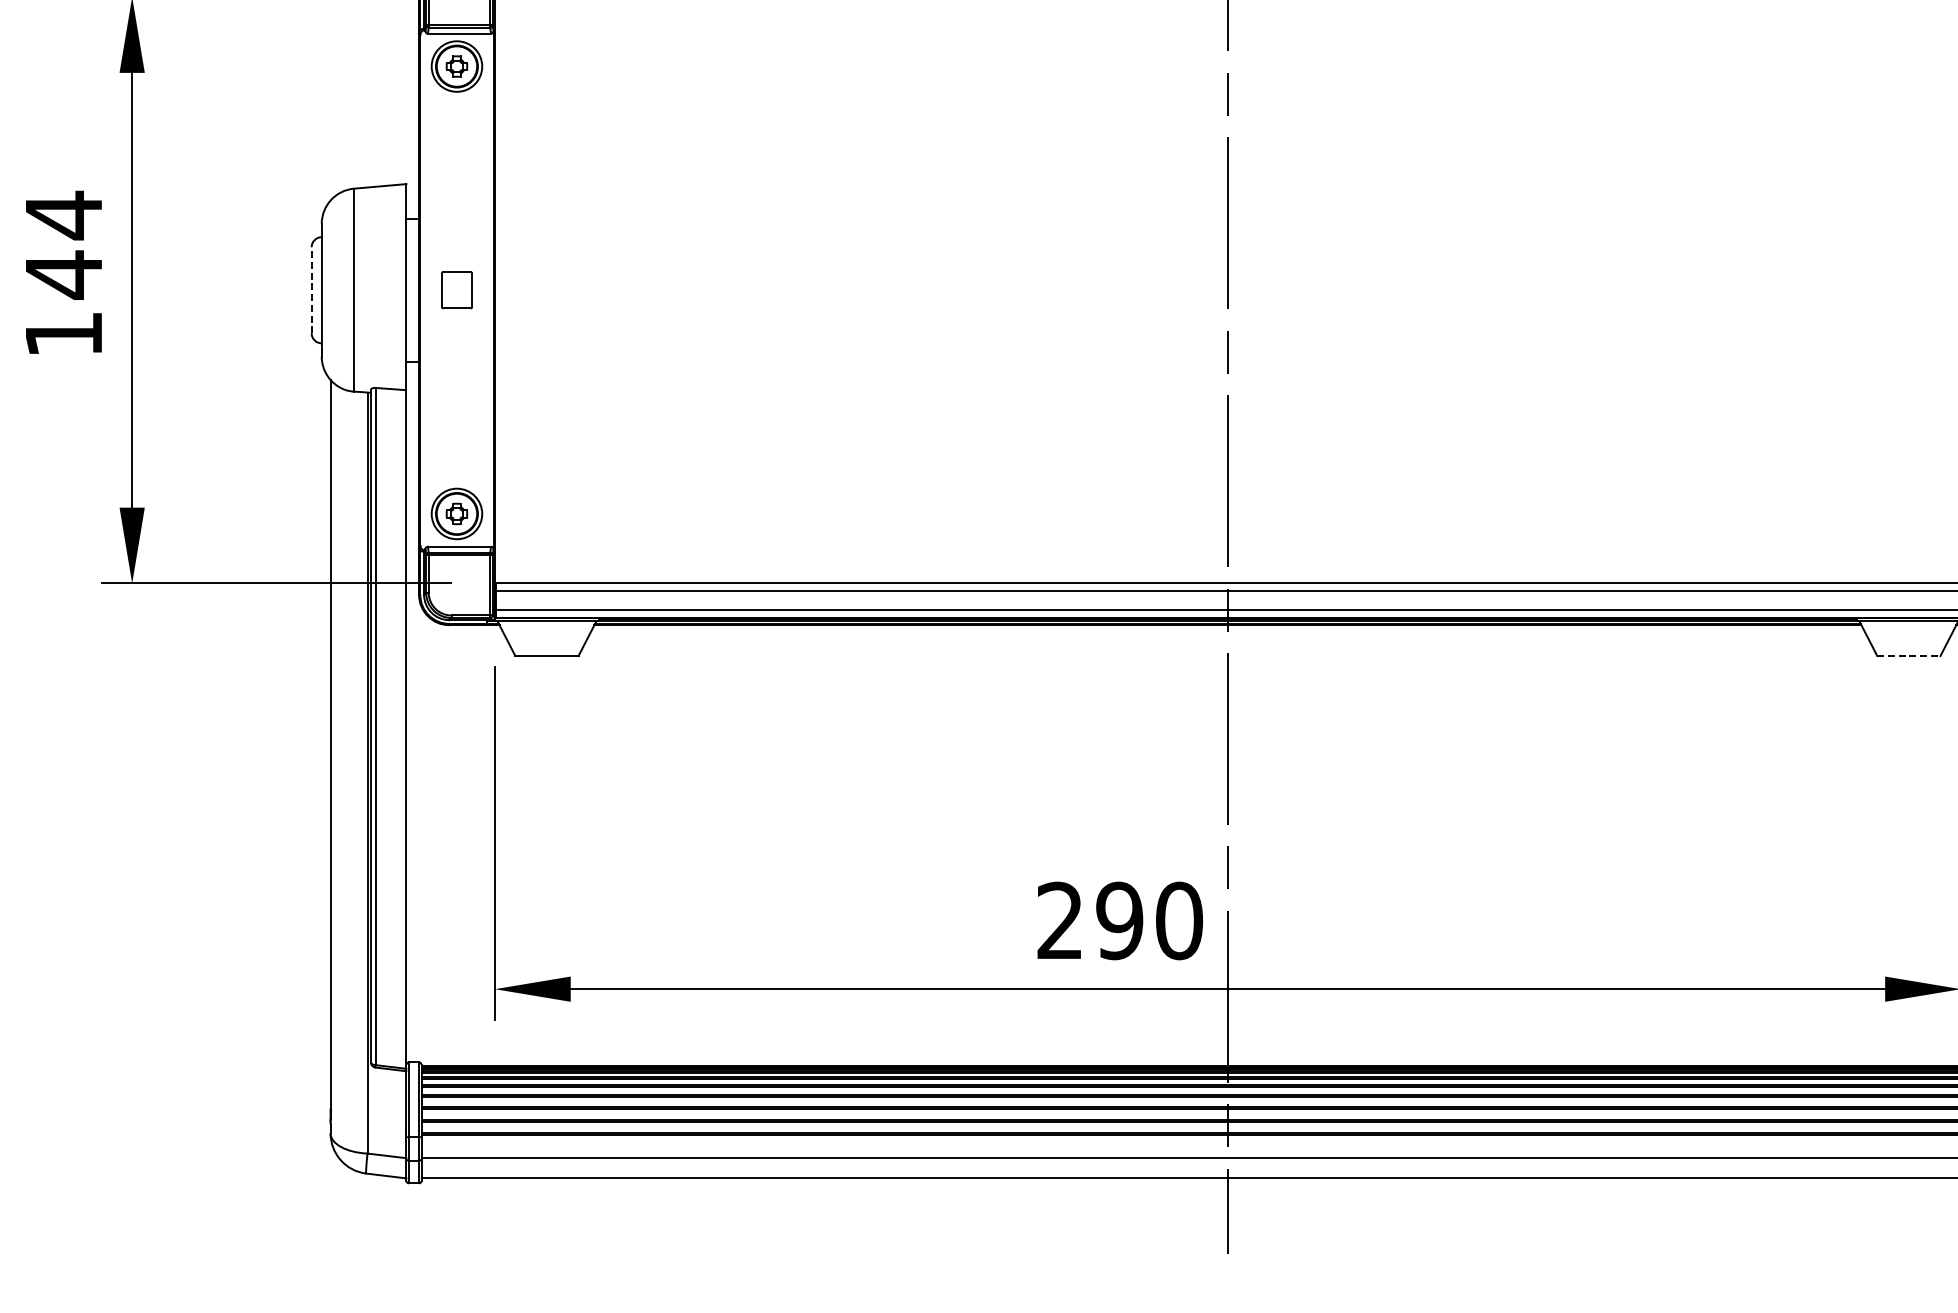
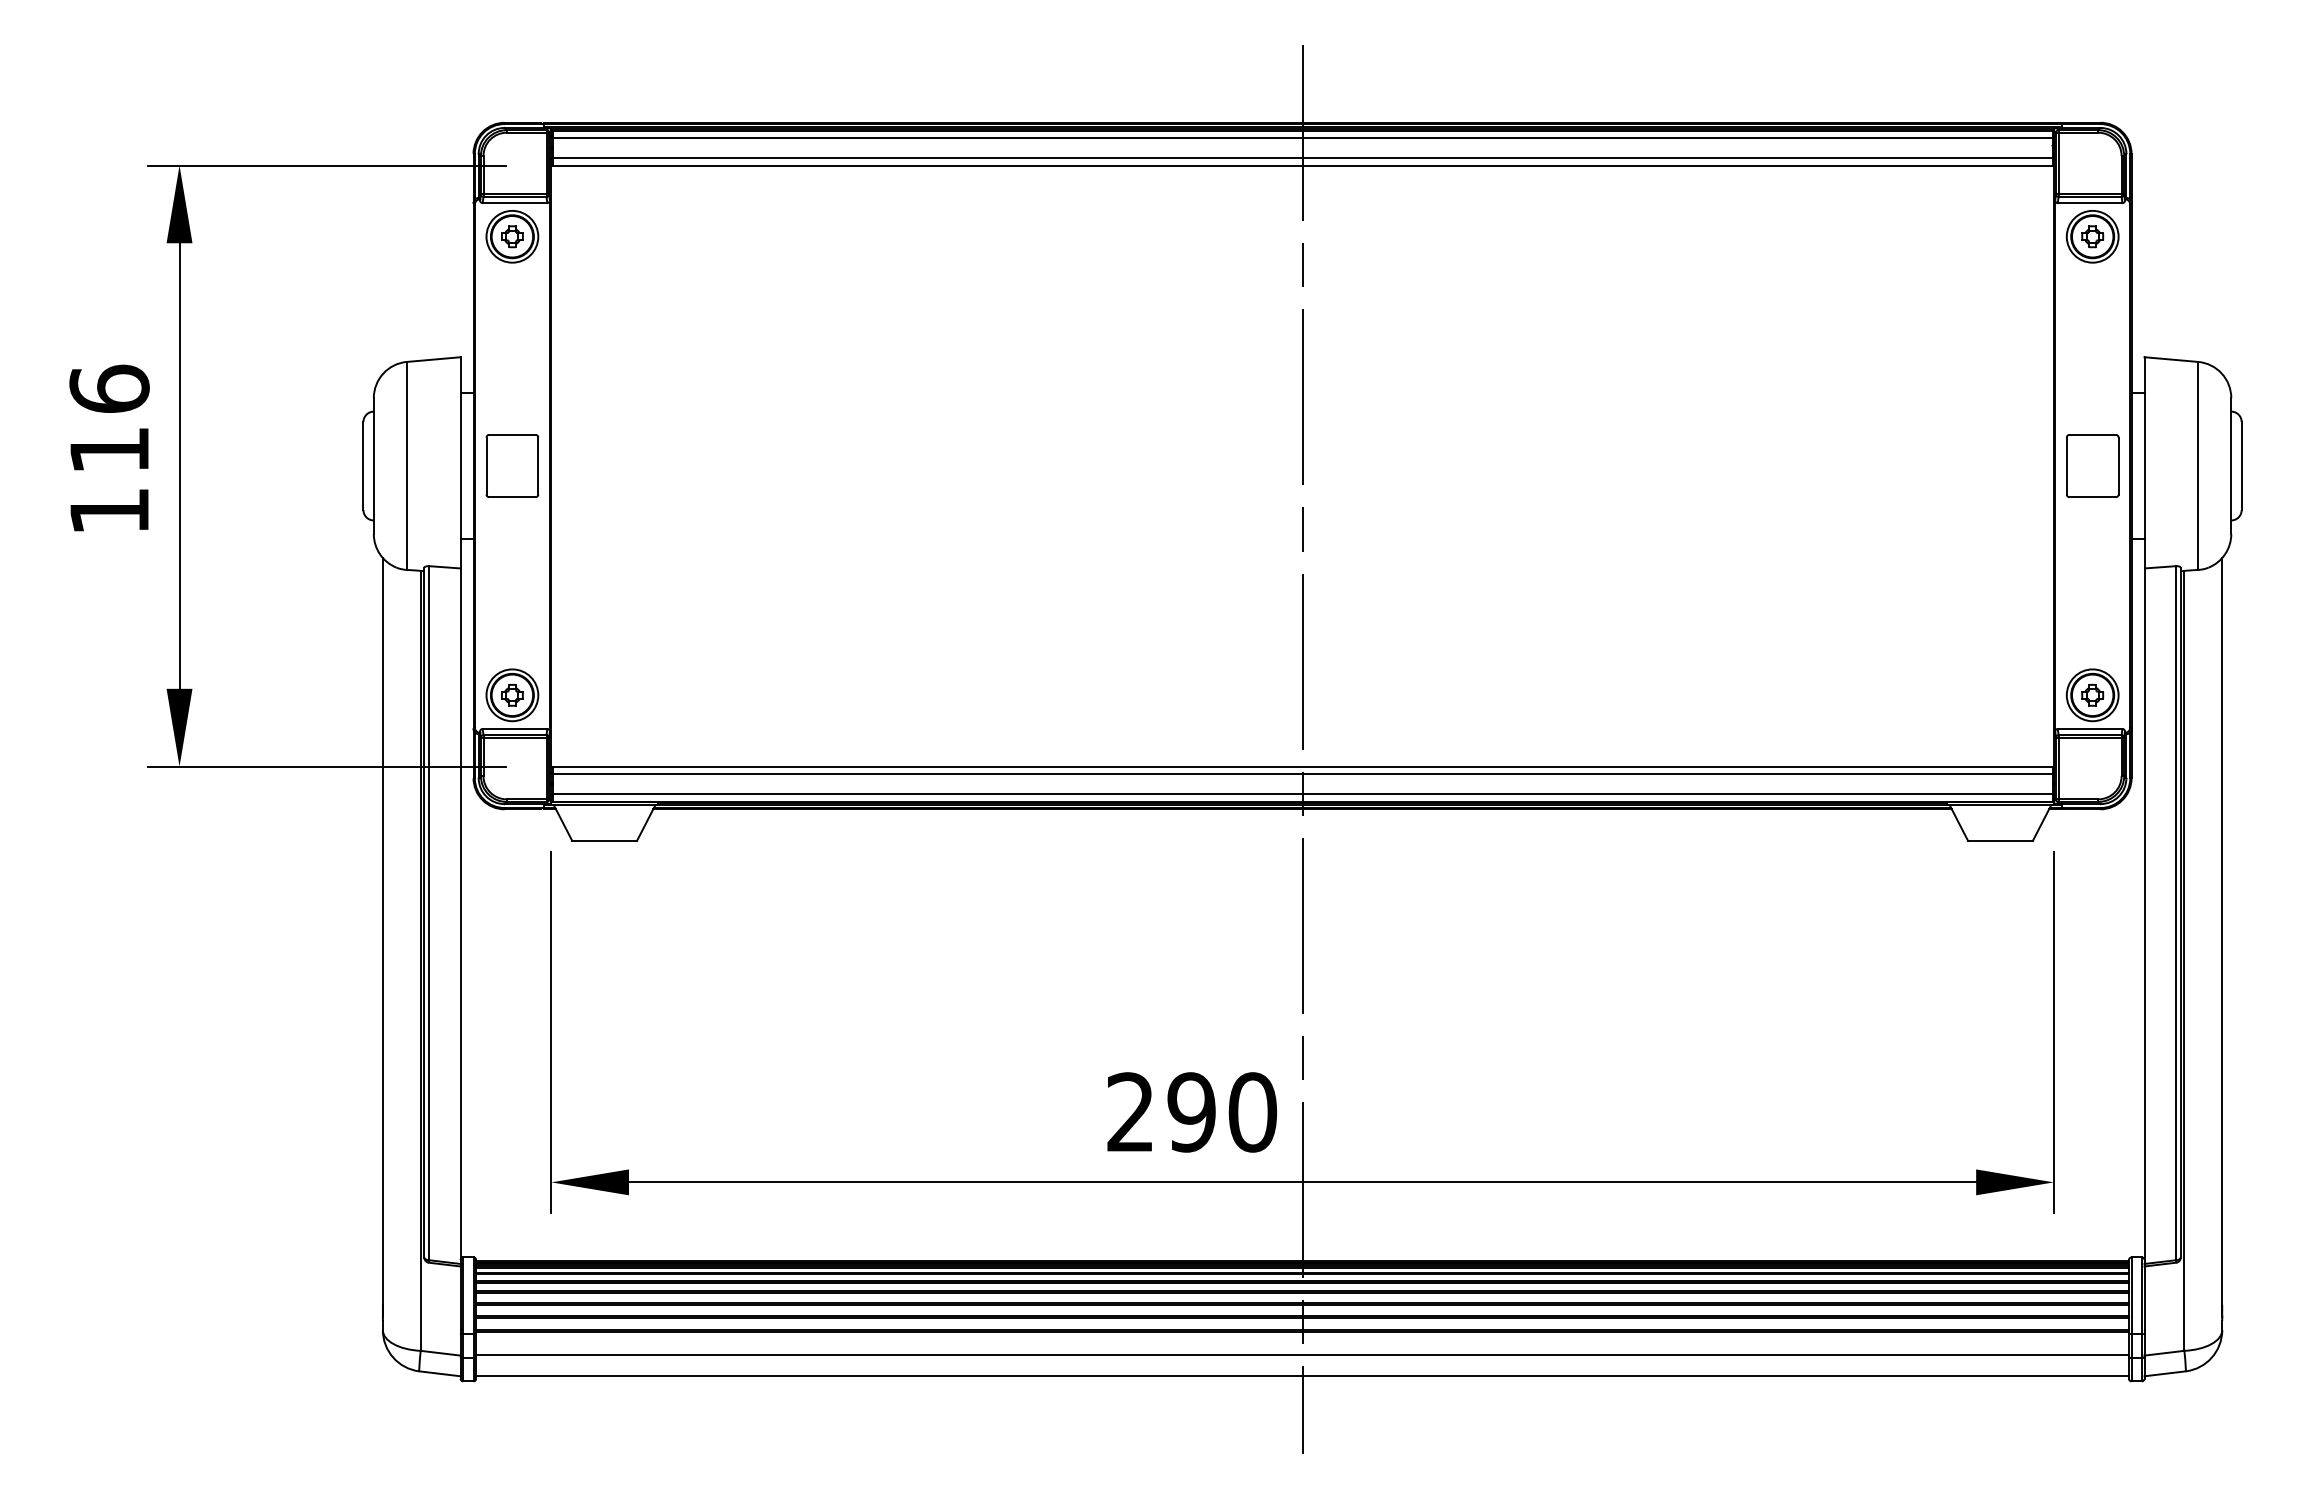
text: (63, 244) -> (109, 419), 144 -> 116
line: (311, 289) -> (363, 465), dashed -> solid
part: (457, 289) -> (512, 465), size x1.67
line: (1908, 655) -> (2000, 840), dashed -> solid

